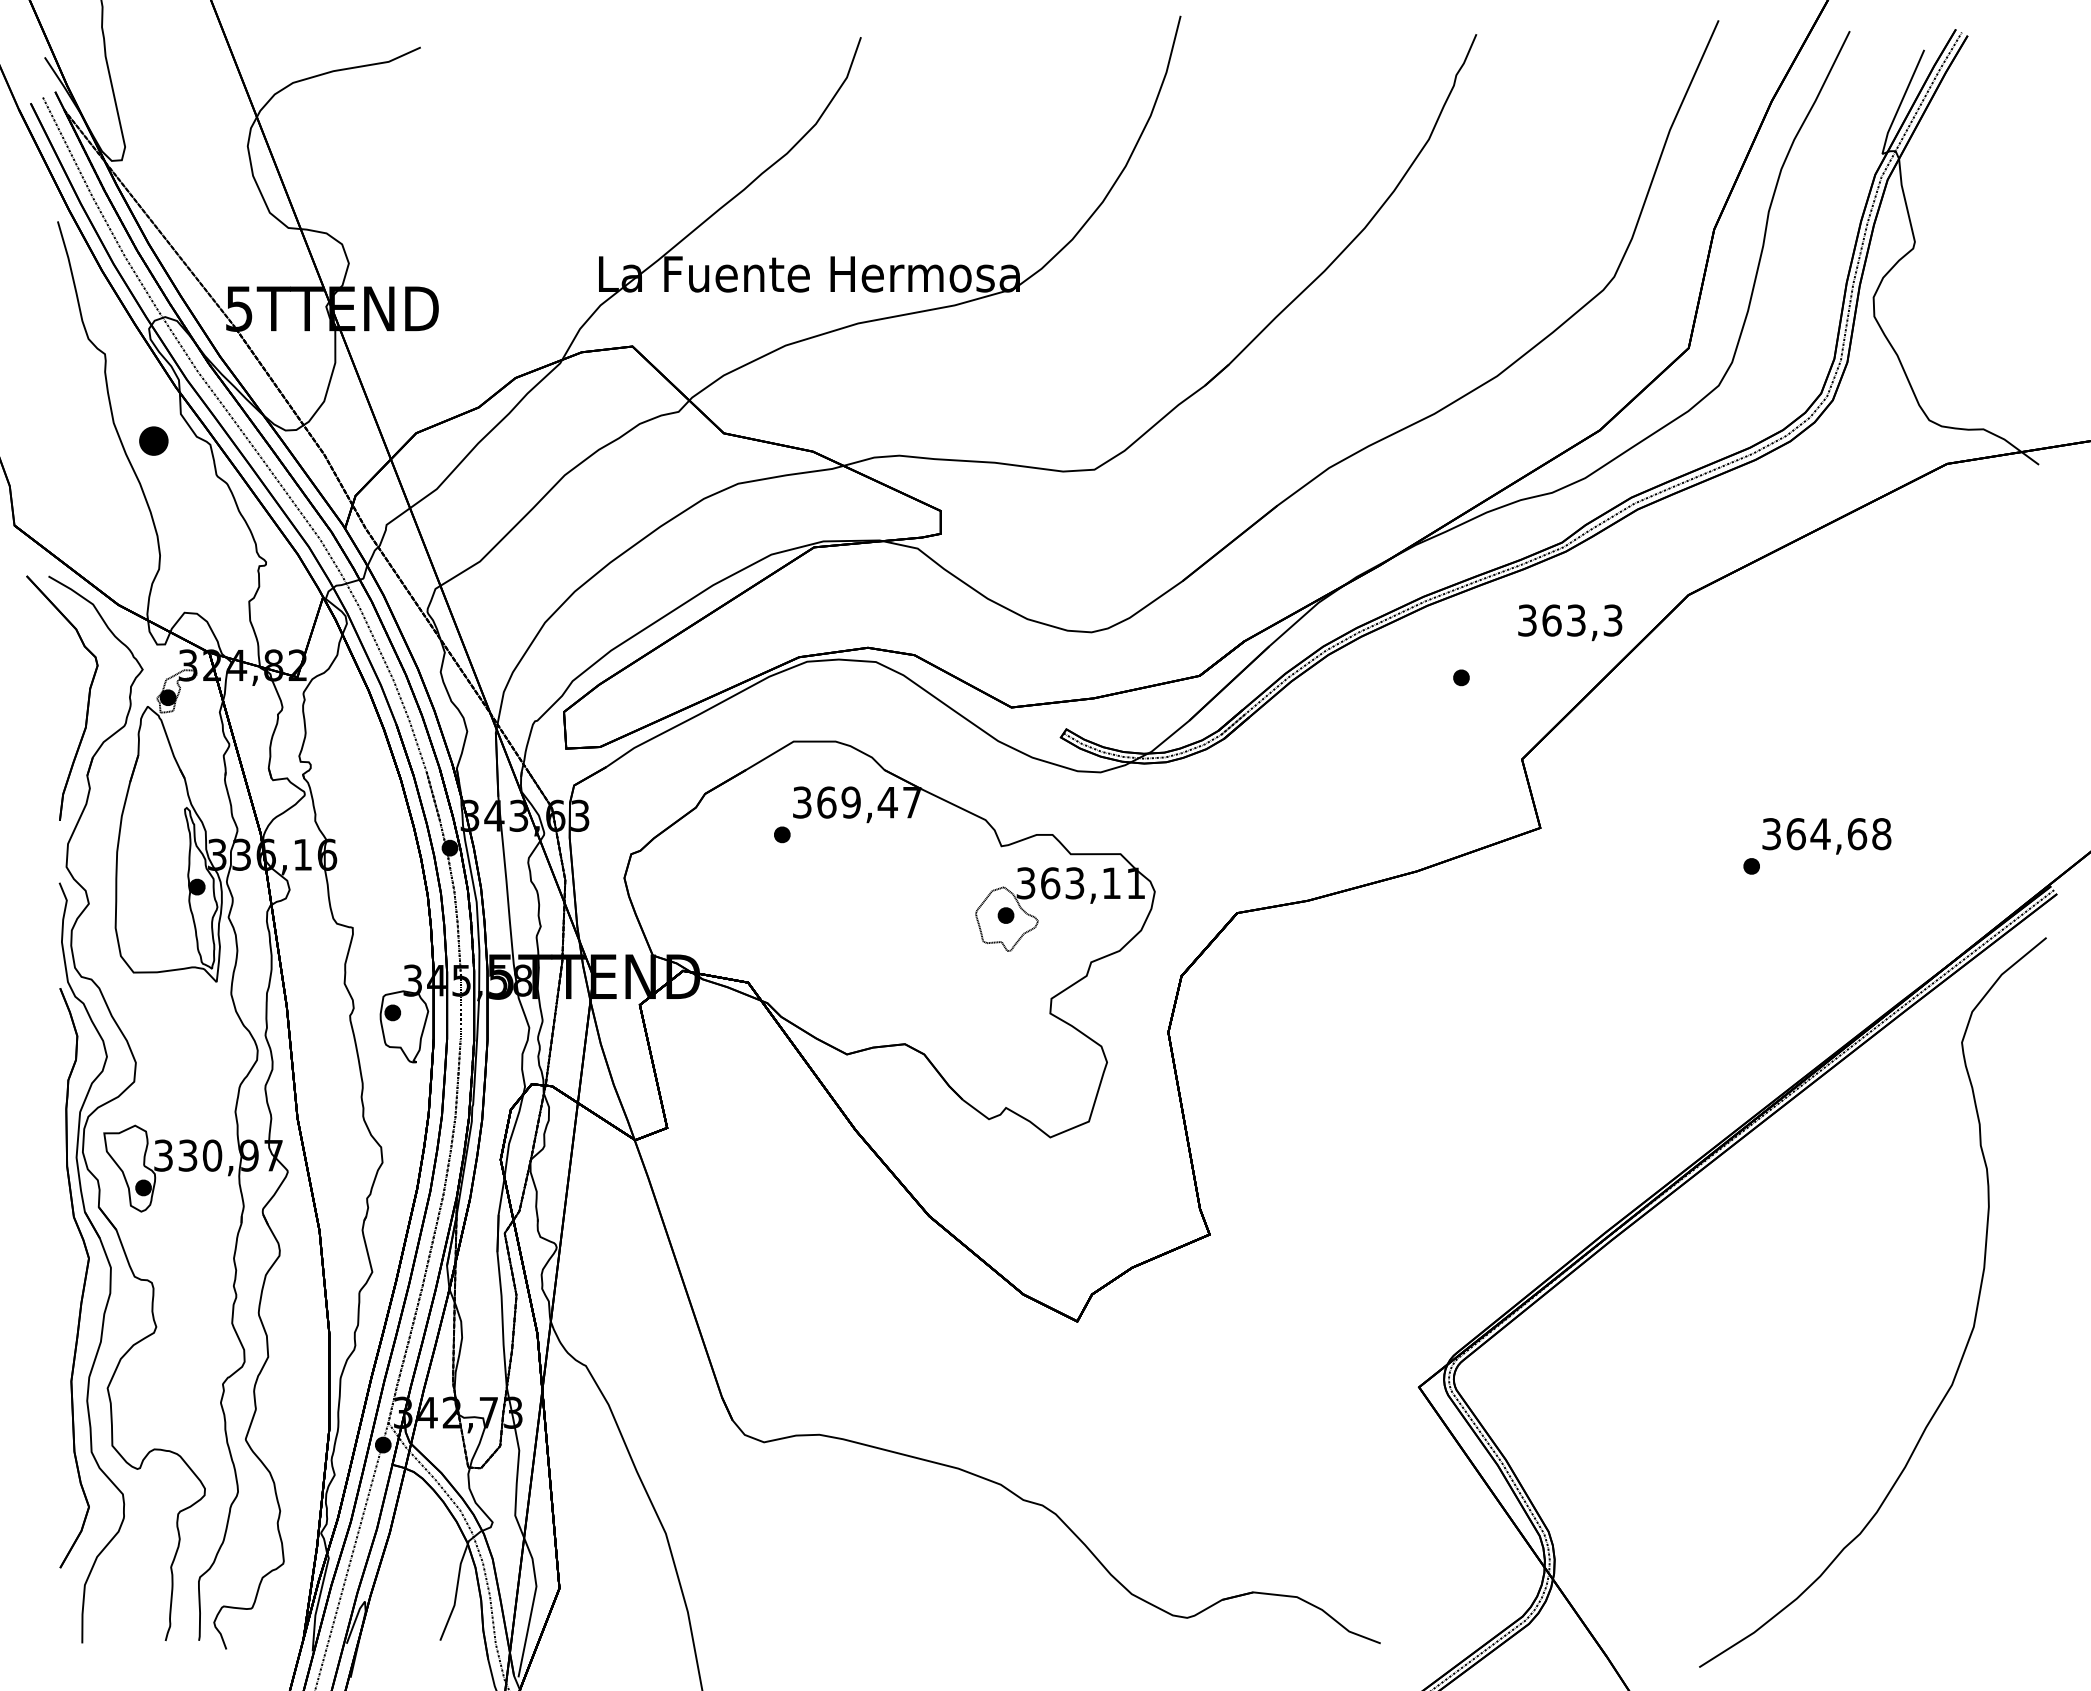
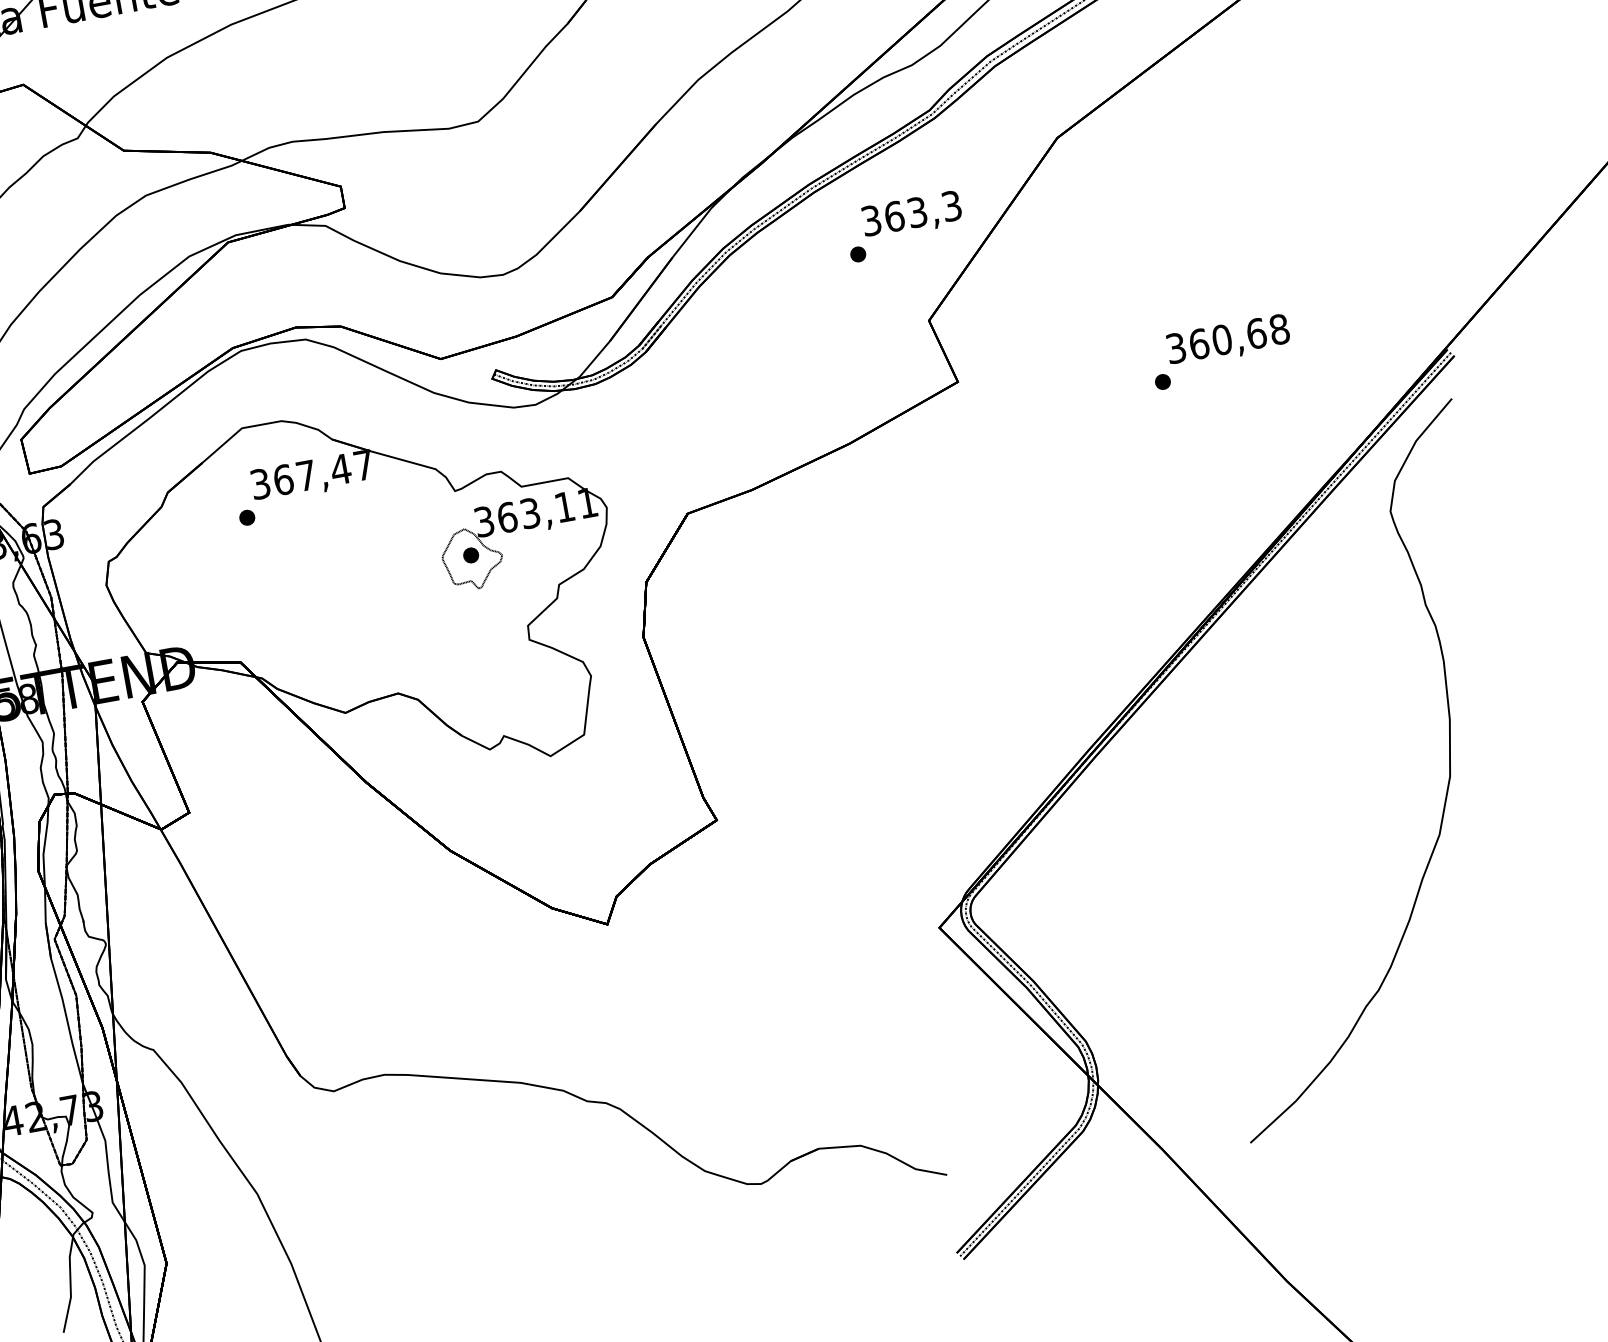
text: (1570, 622) -> (912, 215), moved
text: (850, 802) -> (305, 475), 369,47 -> 367,47
text: (1820, 834) -> (1222, 340), 364,68 -> 360,68

